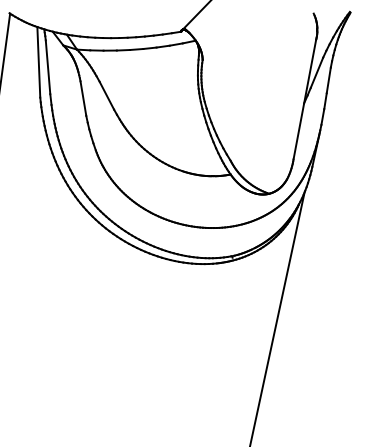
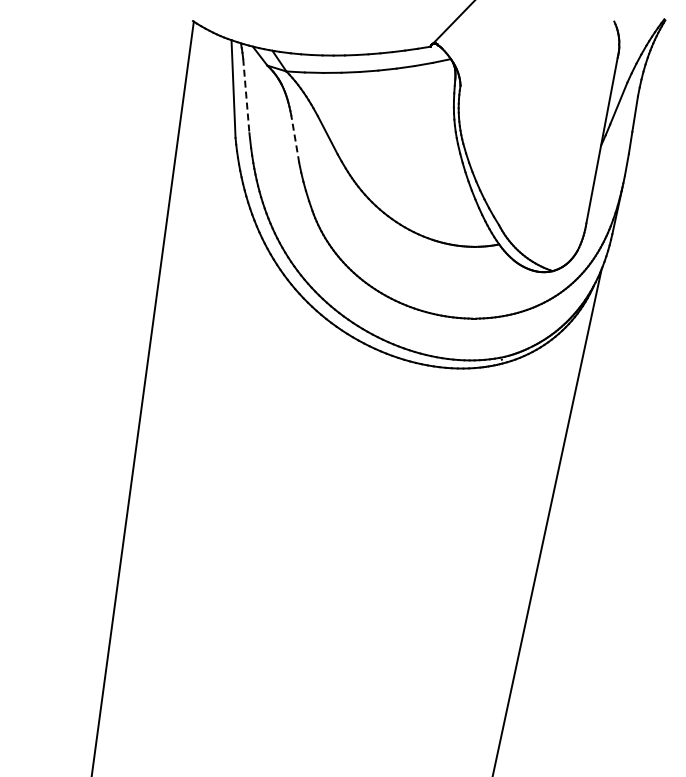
line: (48, 67) -> (246, 96), solid -> dashed
line: (83, 98) -> (295, 138), solid -> dashed

